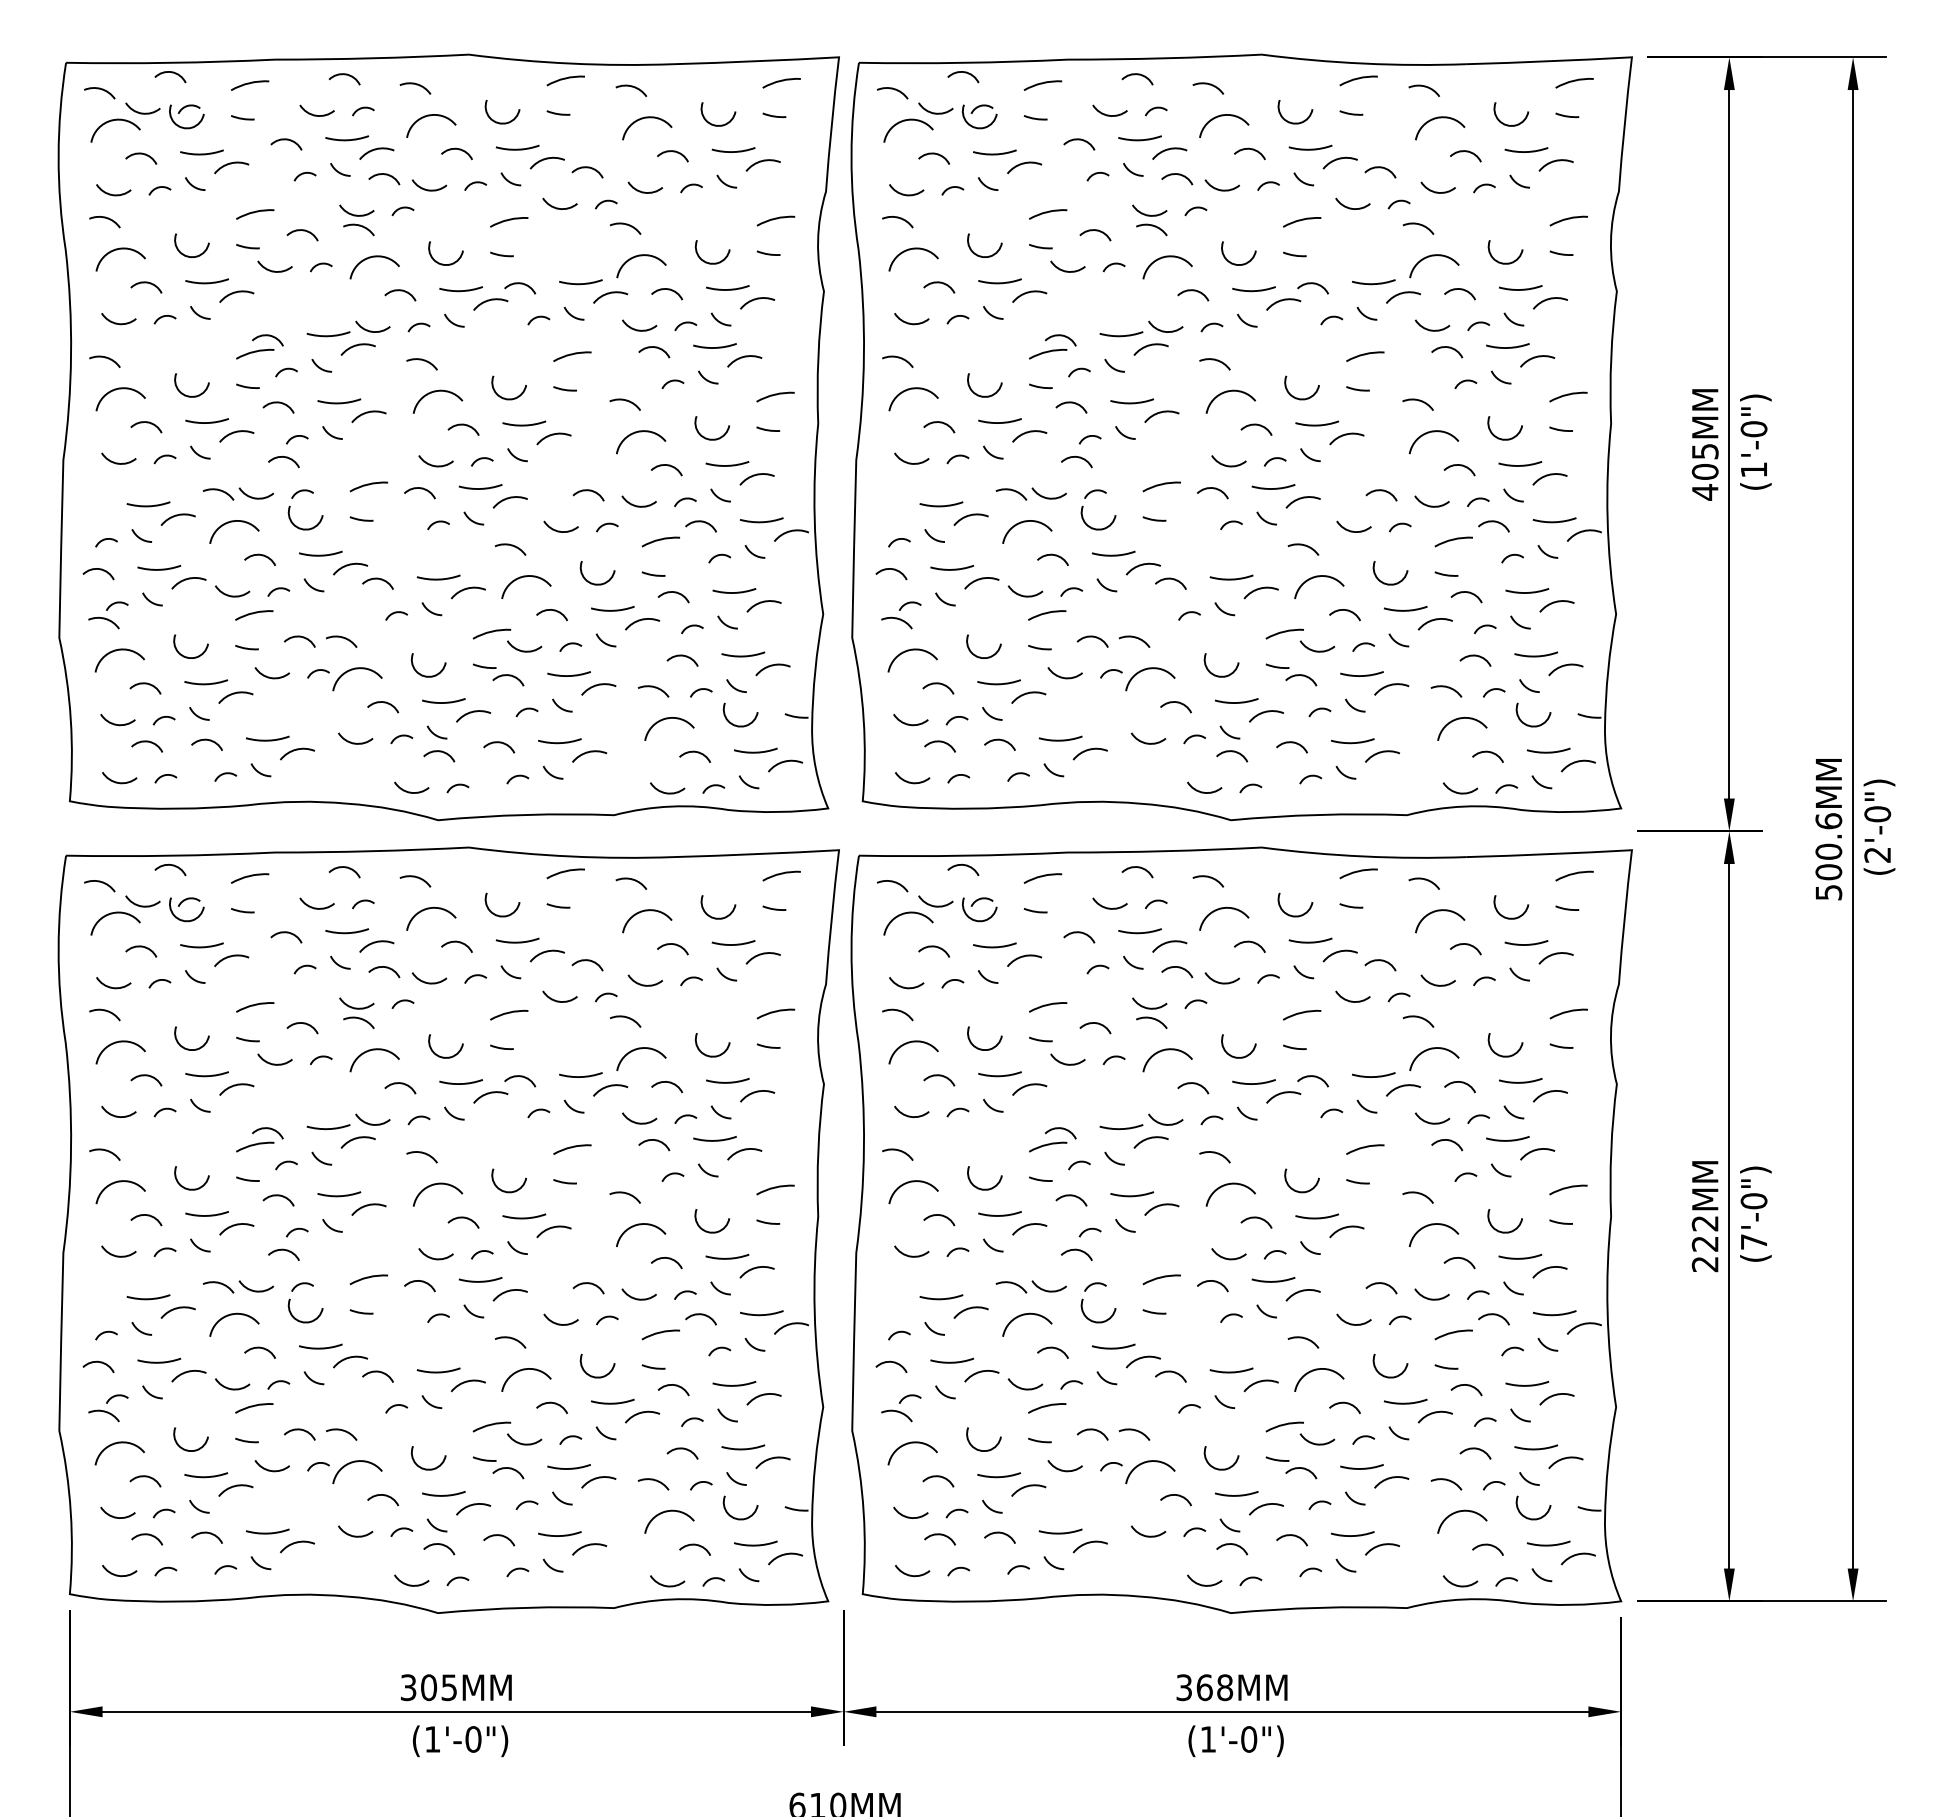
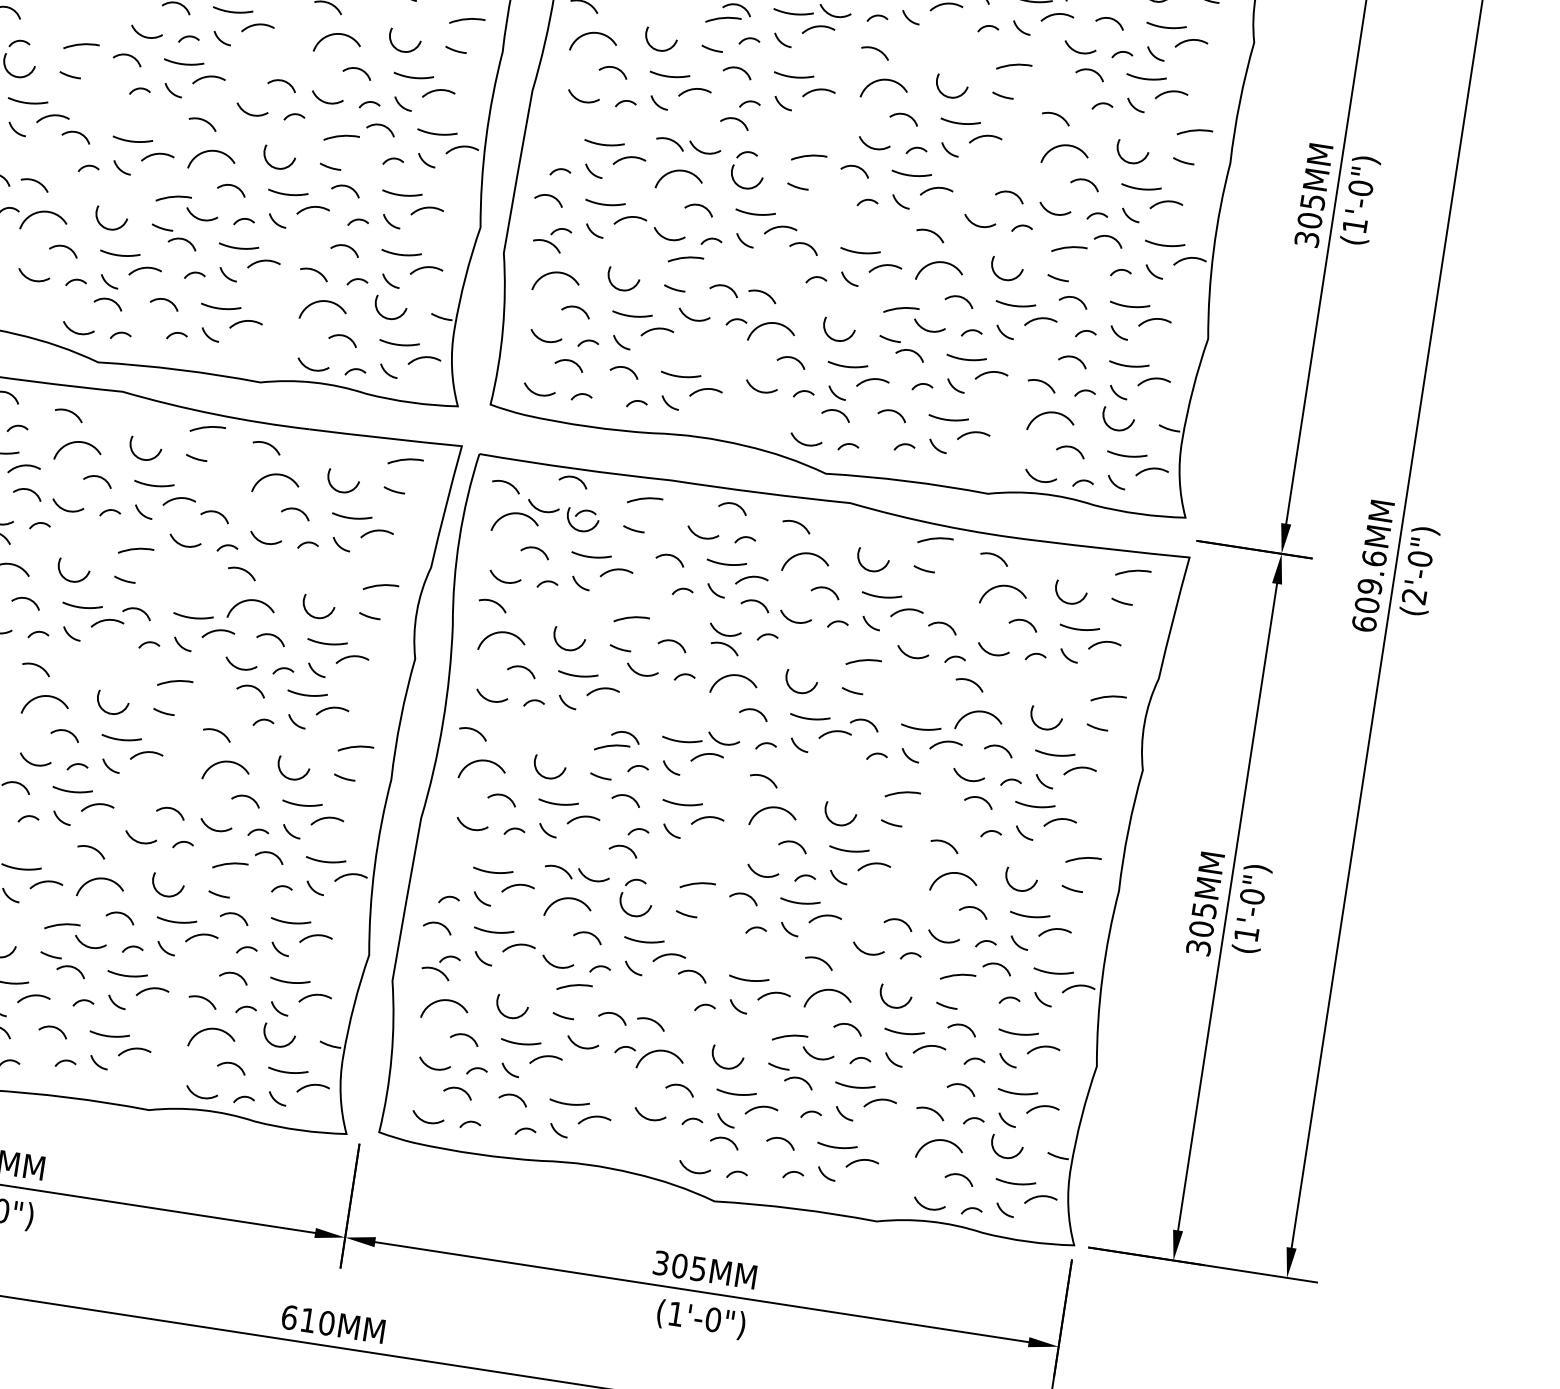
text: (1704, 492) -> (1306, 239), 405MM -> 305MM
text: (1828, 871) -> (1366, 604), 500.6MM -> 609.6MM
text: (1753, 1241) -> (1246, 933), (7'-0") -> (1'-0")
text: (1704, 1244) -> (1200, 929), 222MM -> 305MM
text: (1214, 1687) -> (688, 1267), 368MM -> 305MM

